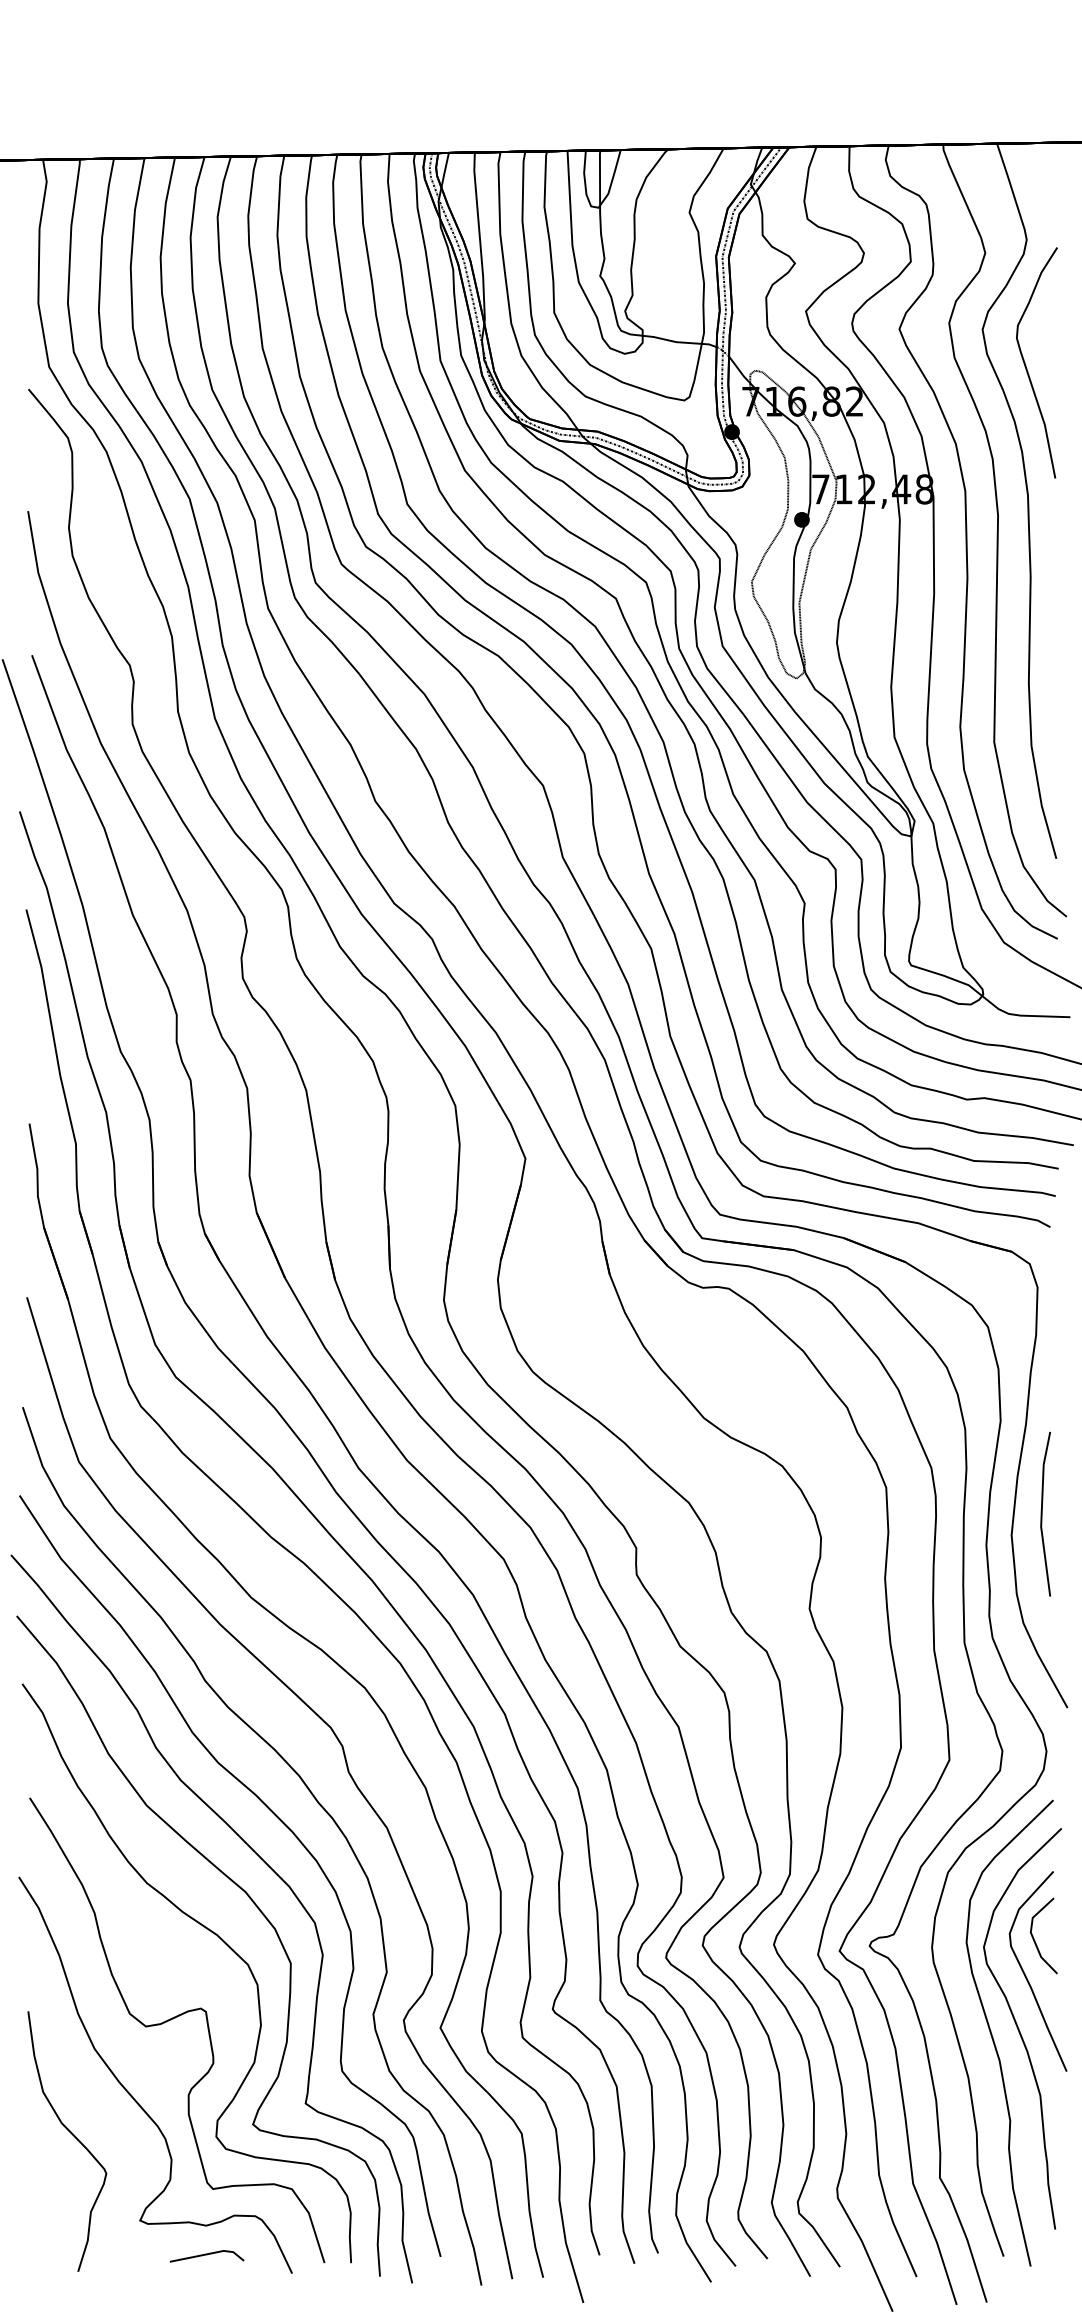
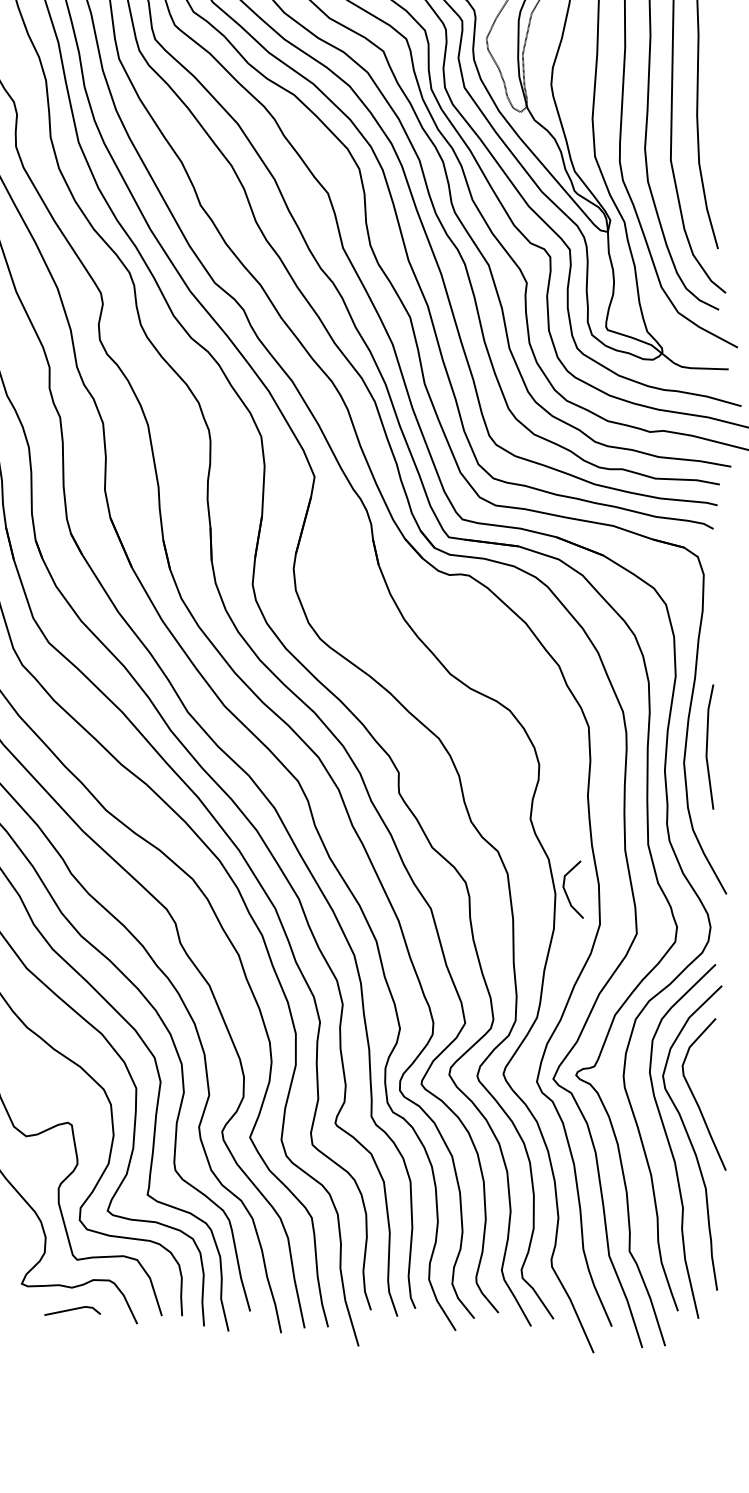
part: (1035, 1940) -> (566, 893), moved

